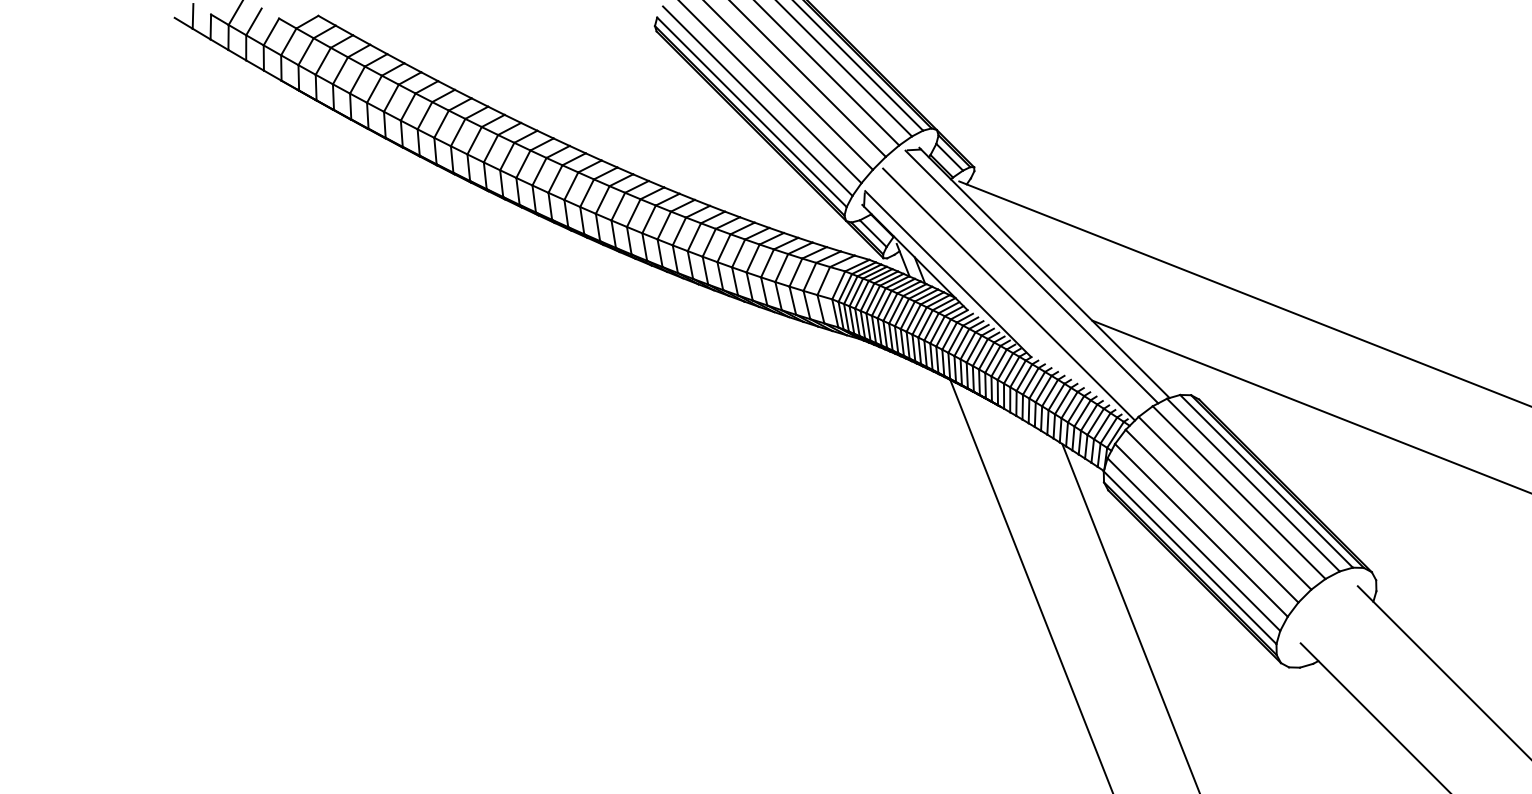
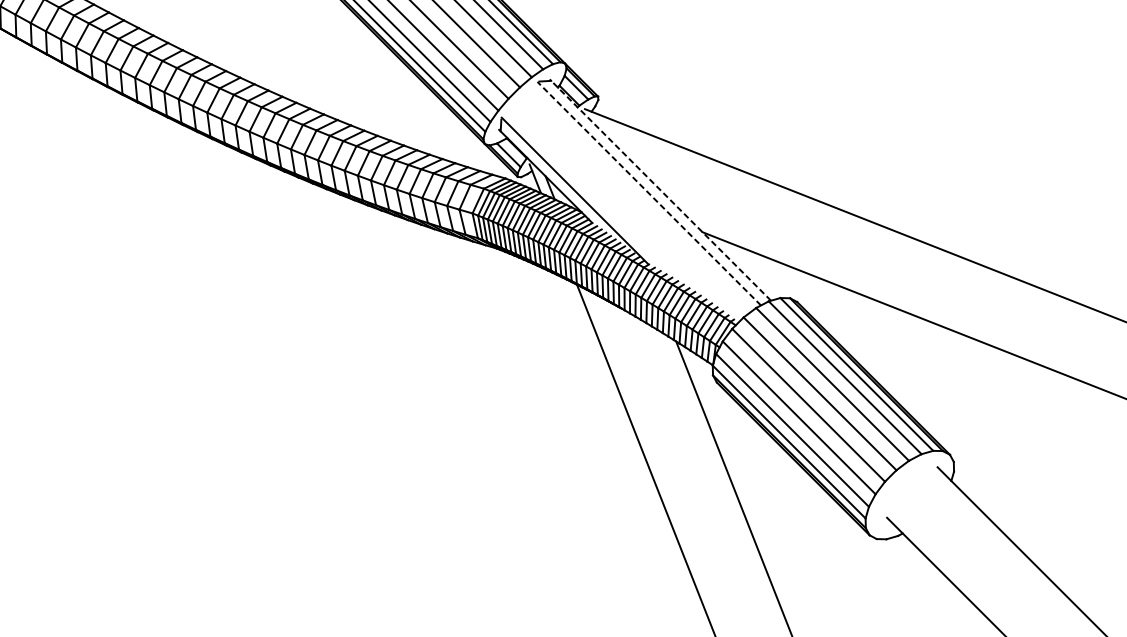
line: (1044, 272) -> (660, 189), solid -> dashed
line: (1031, 277) -> (648, 194), solid -> dashed
line: (1009, 294) -> (629, 209), removed

